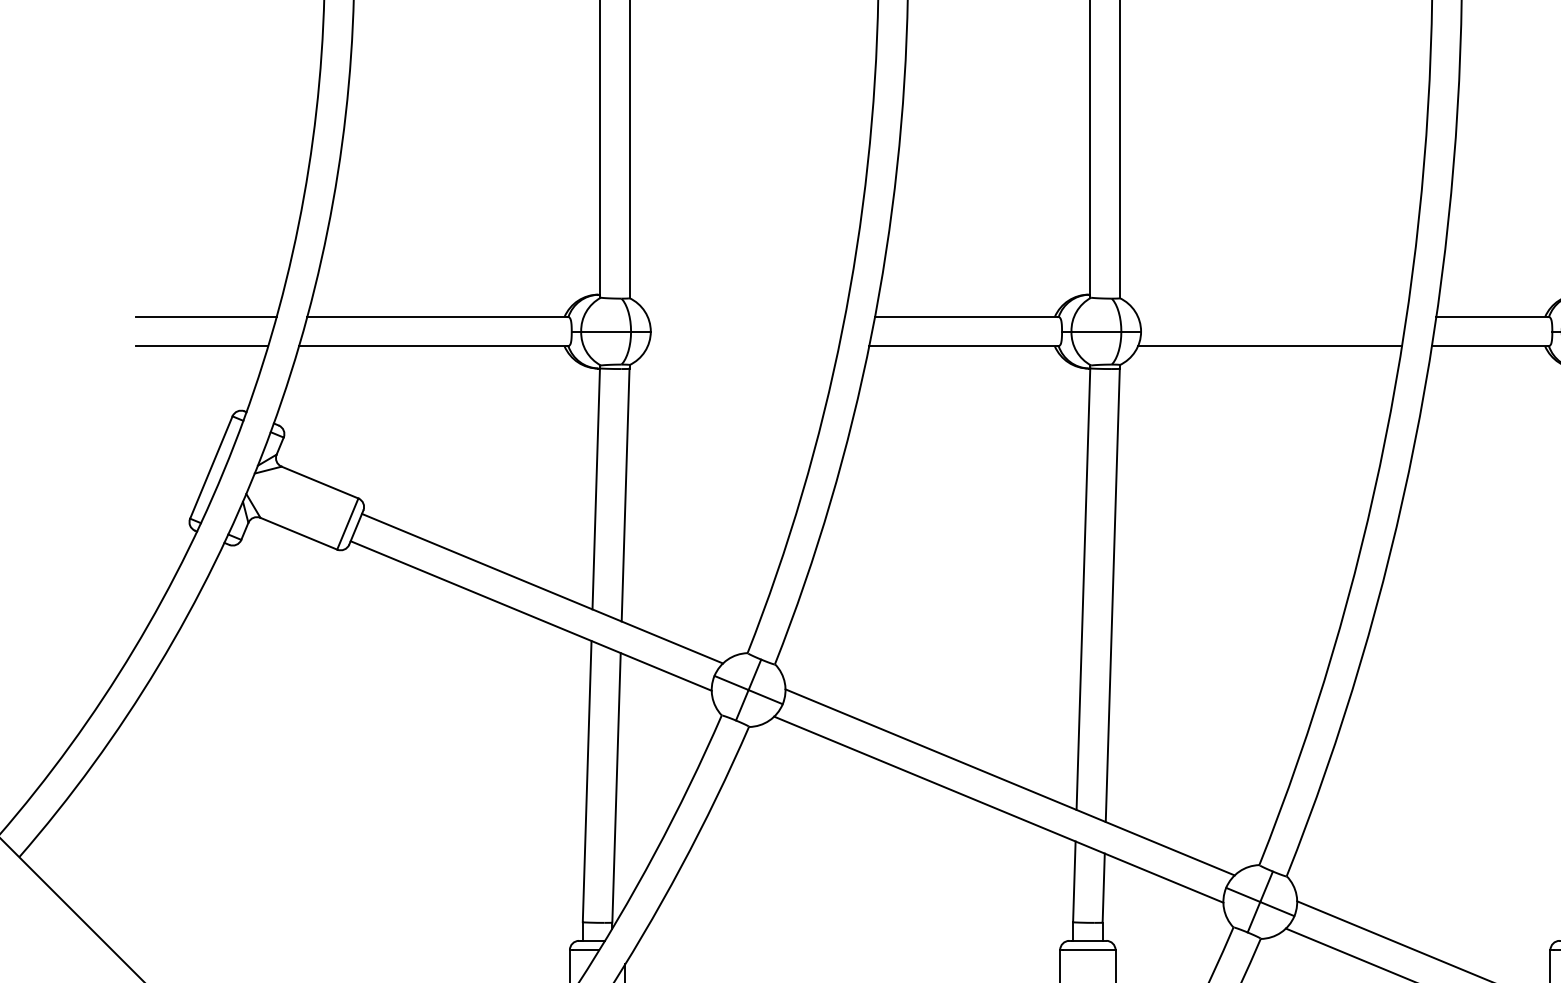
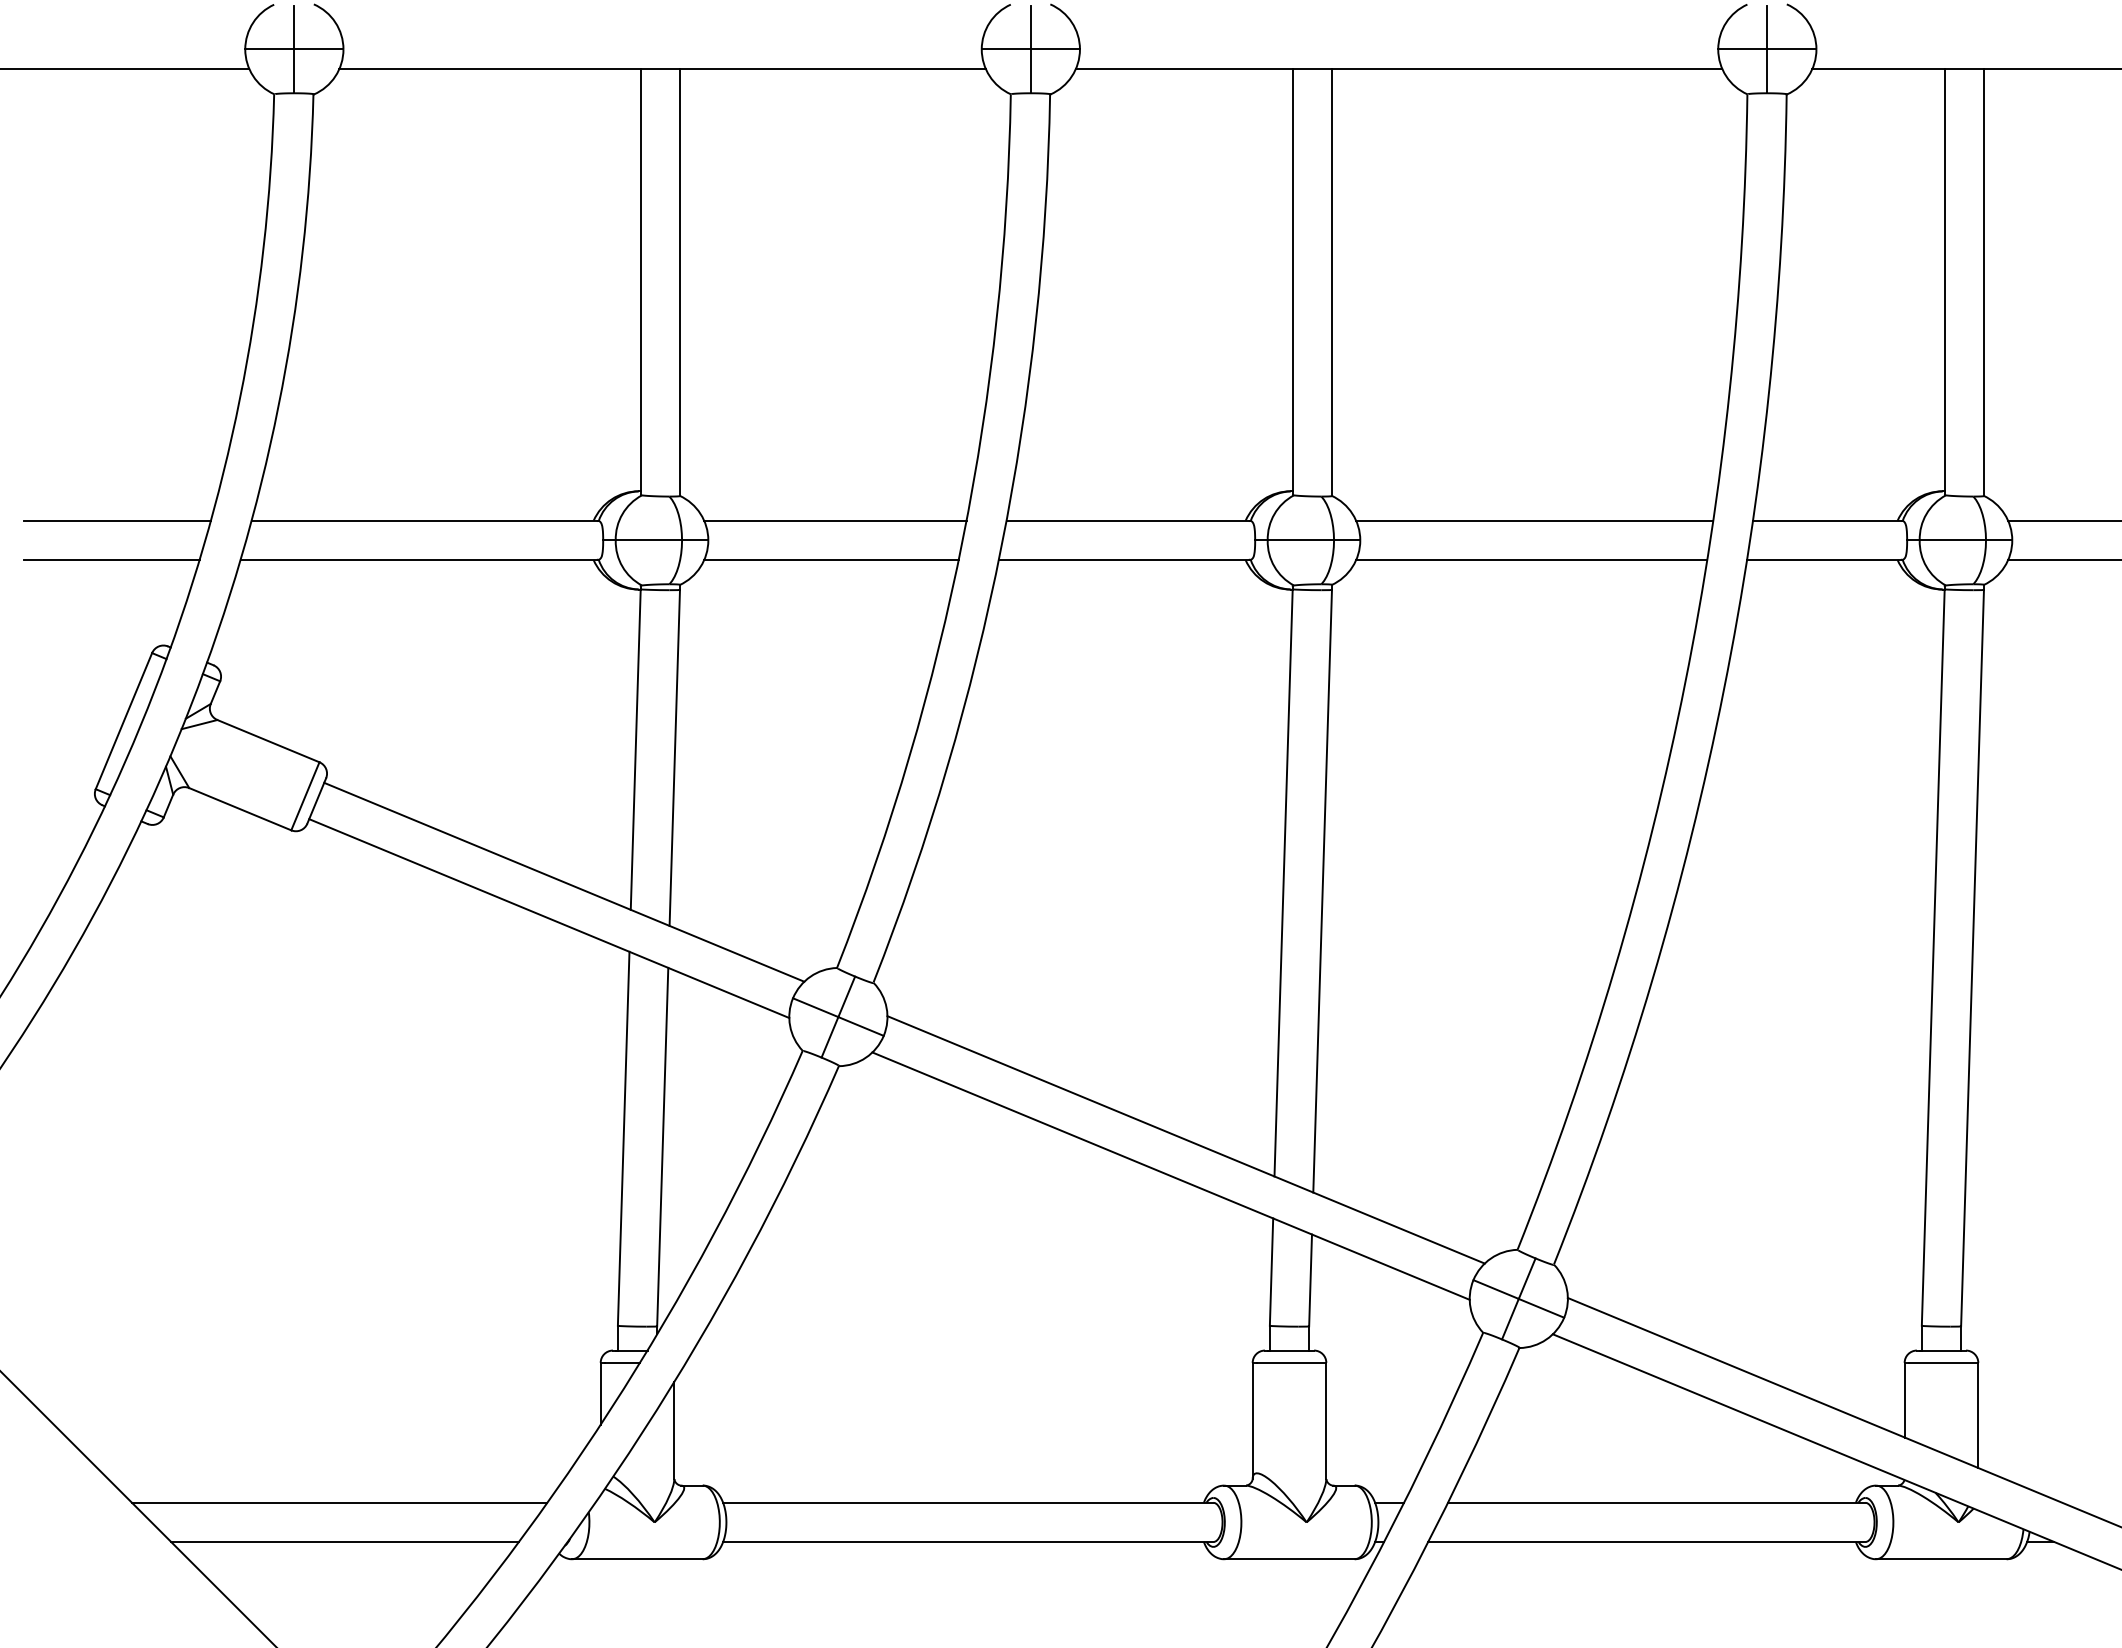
line: (746, 316) -> (835, 520), added
line: (1272, 316) -> (1534, 520), added
line: (743, 346) -> (831, 560), added

